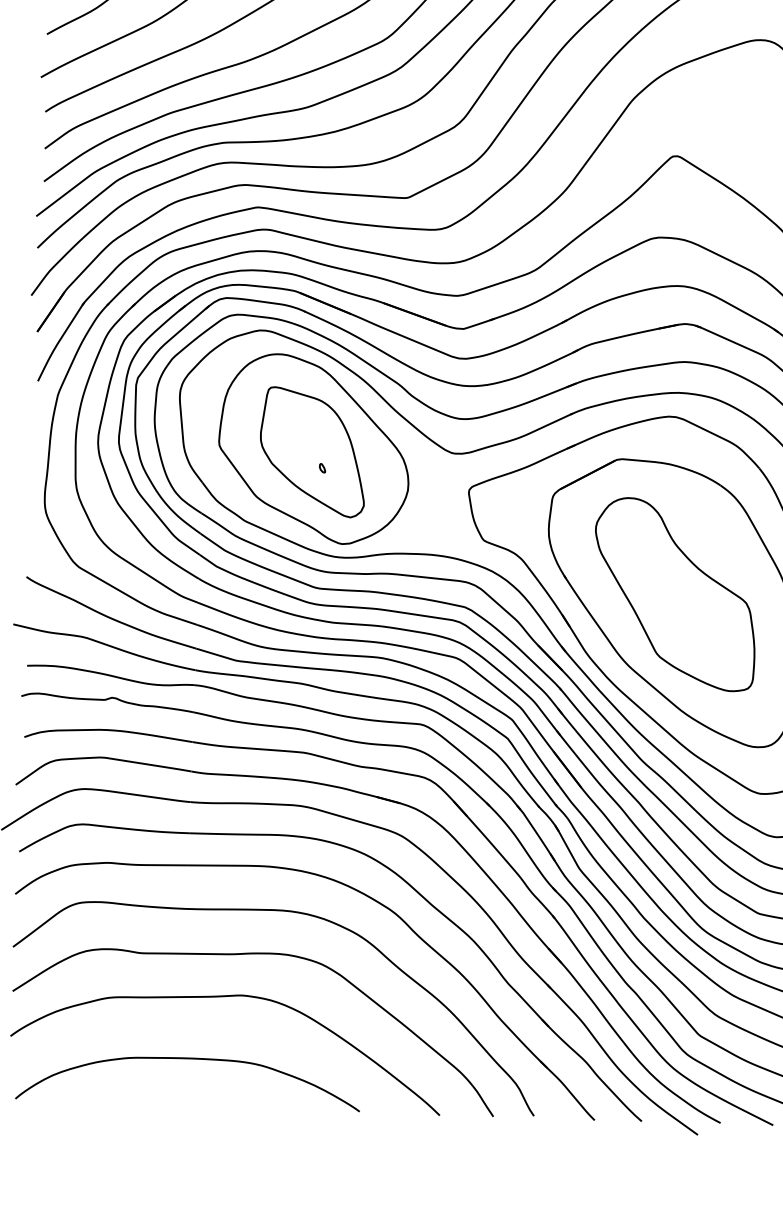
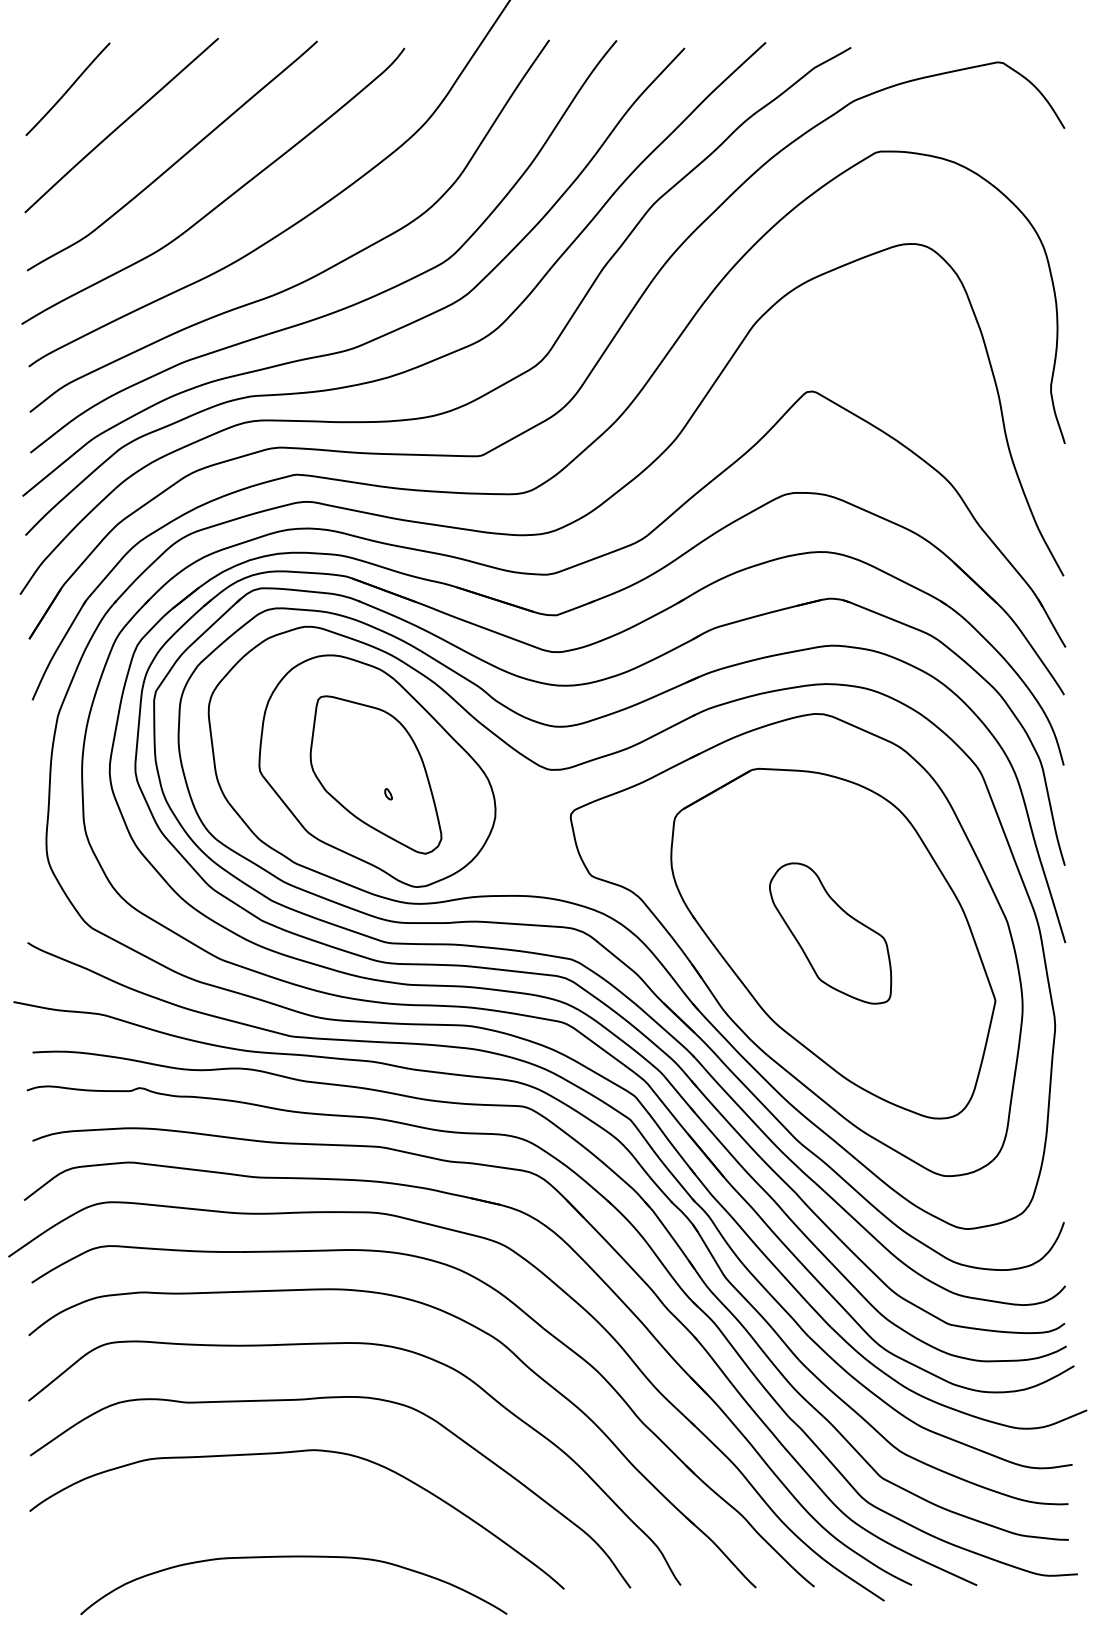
part: (675, 594) -> (830, 933), size x0.6
curve: (189, 1059) -> (293, 1557), moved

